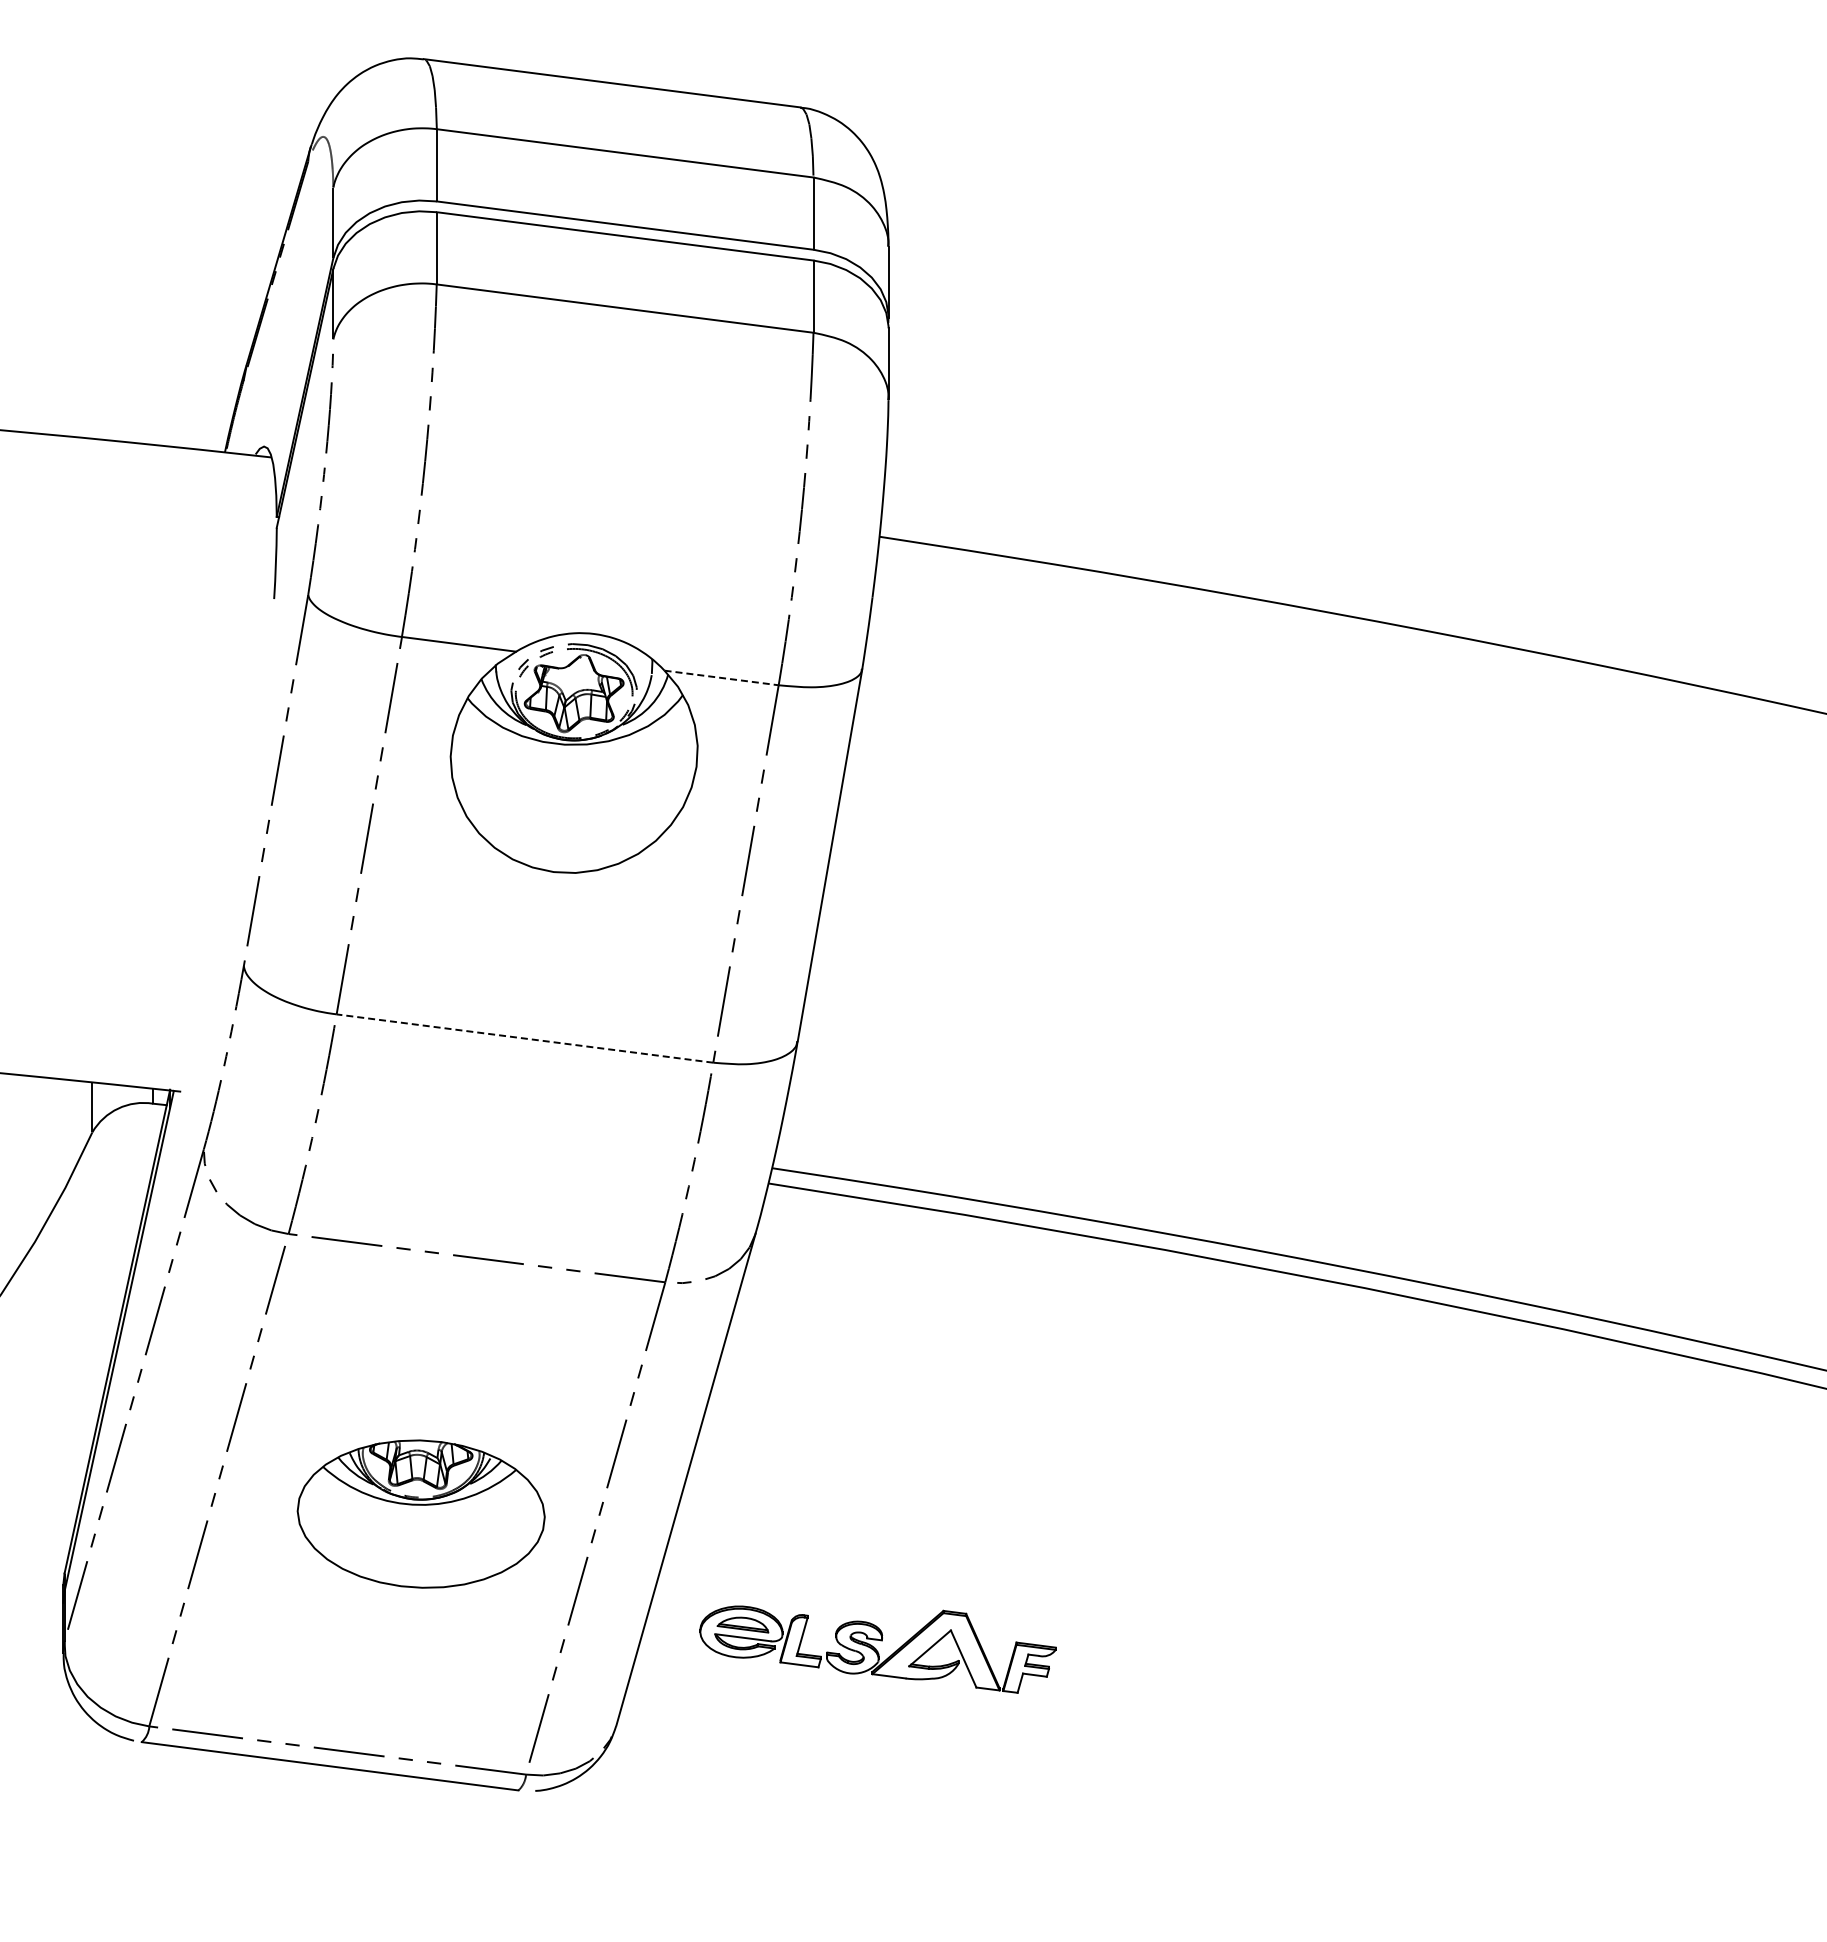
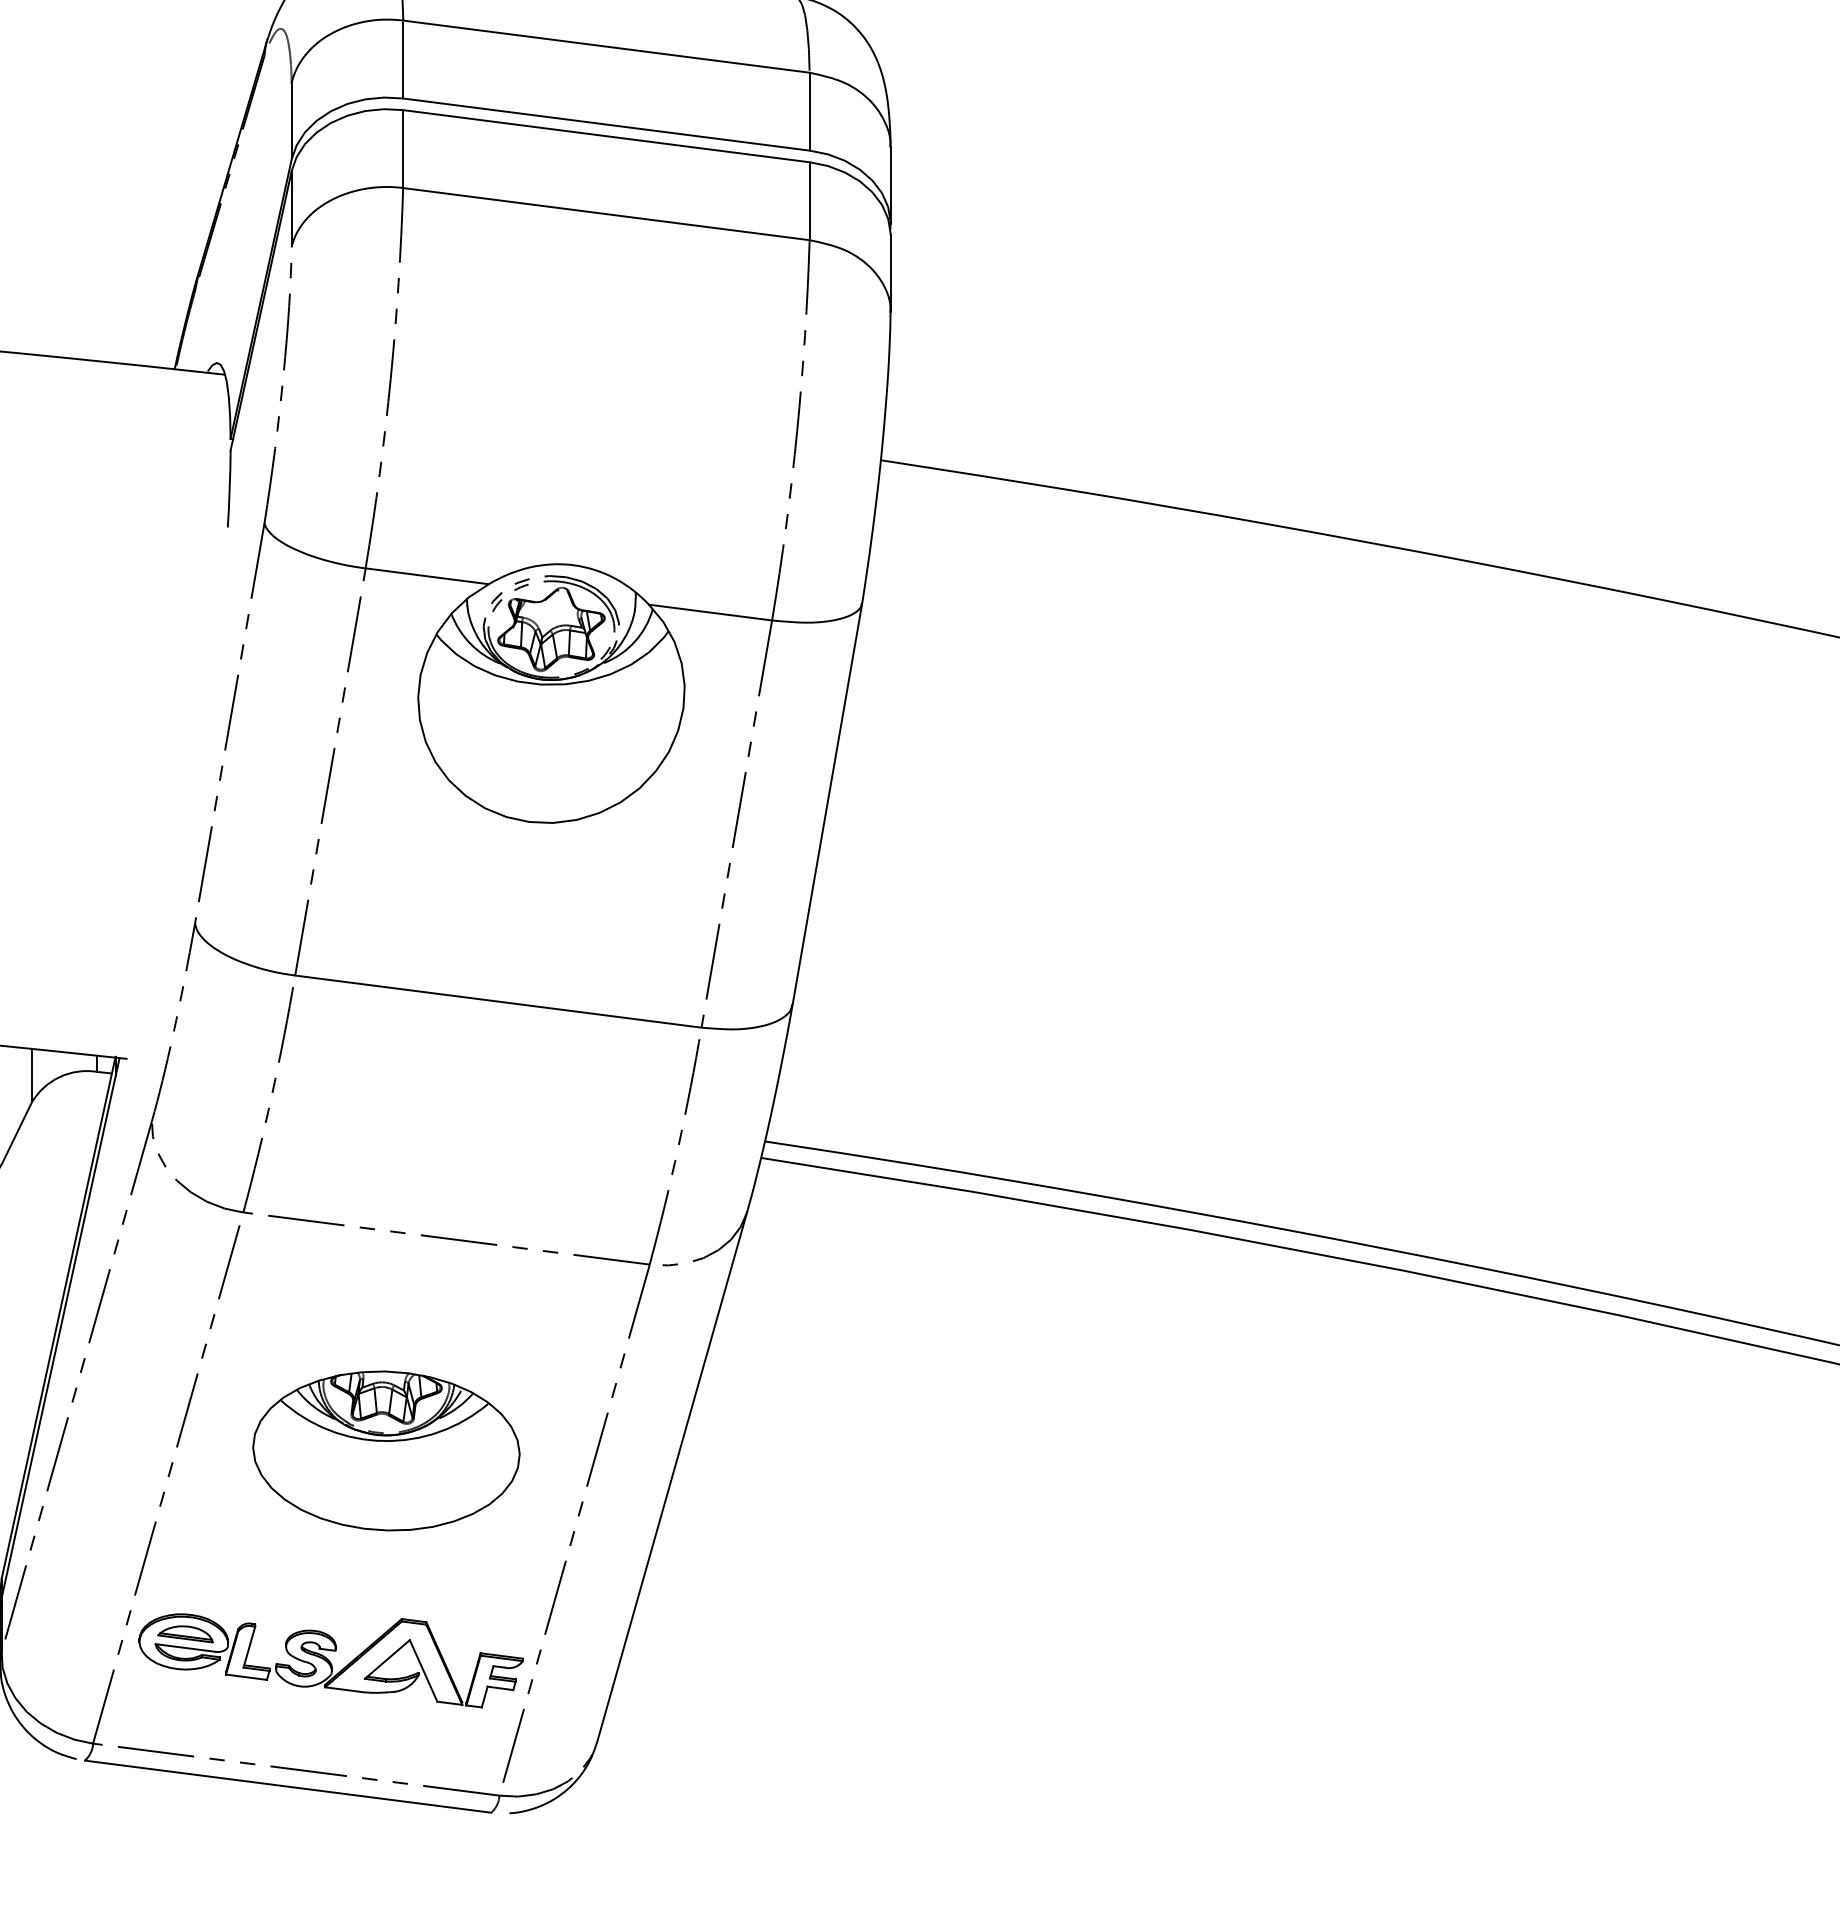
line: (721, 677) -> (710, 612), dashed -> solid
line: (524, 1038) -> (497, 1001), dashed -> solid
part: (420, 1513) -> (385, 1450), moved
part: (877, 1649) -> (330, 1660), moved

